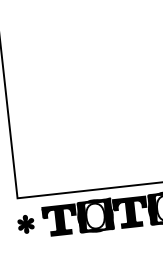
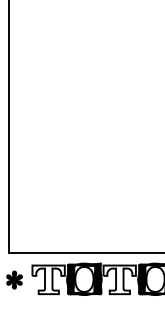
fill: (130, 212) -> (119, 279), removed
fill: (59, 220) -> (48, 279), removed

